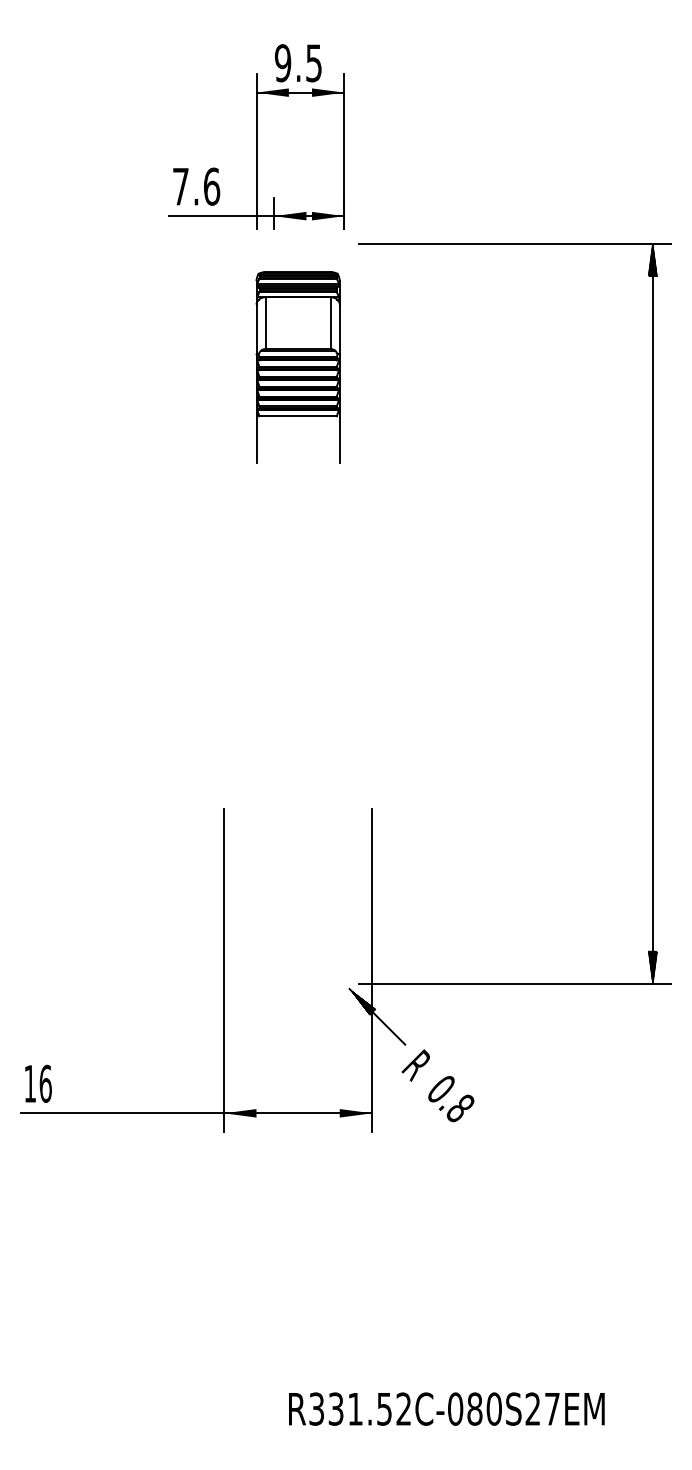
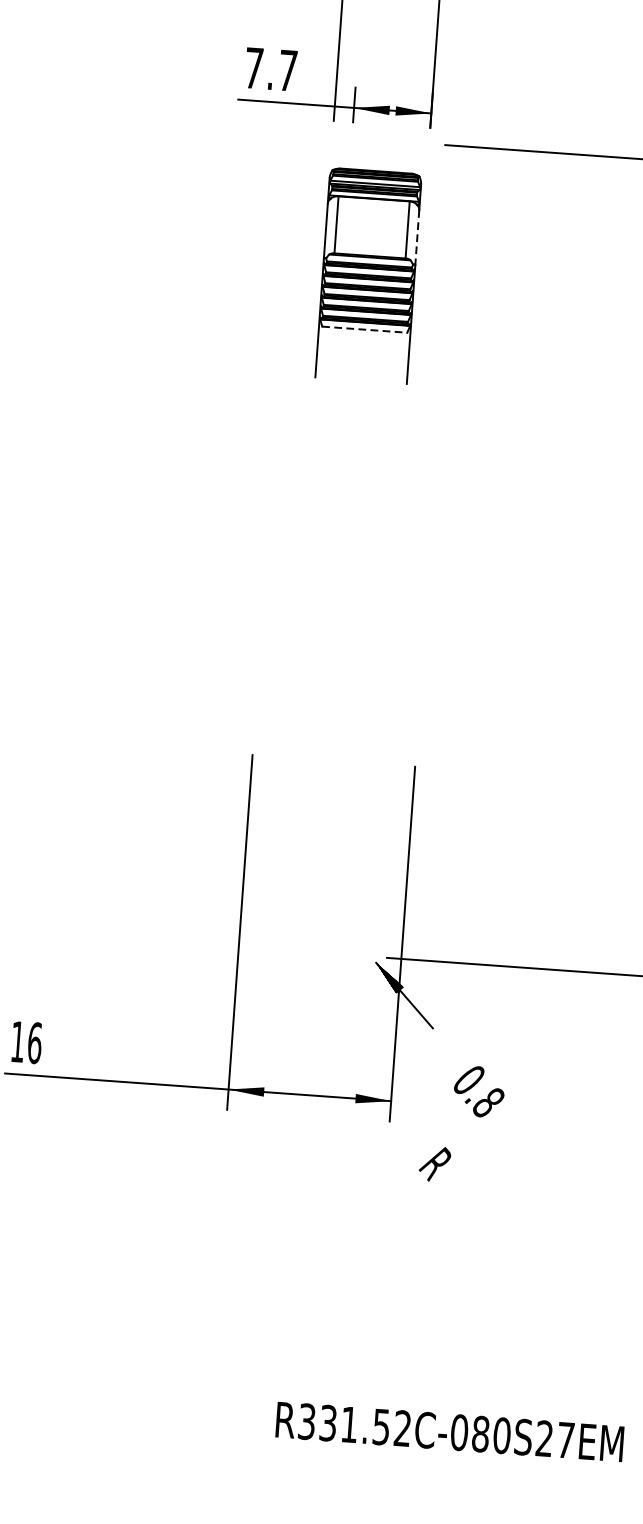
text: (212, 186) -> (288, 70), 7.6 -> 7.7
line: (339, 330) -> (416, 238), solid -> dashed
line: (298, 416) -> (365, 329), solid -> dashed
text: (415, 1065) -> (434, 1164), moved

